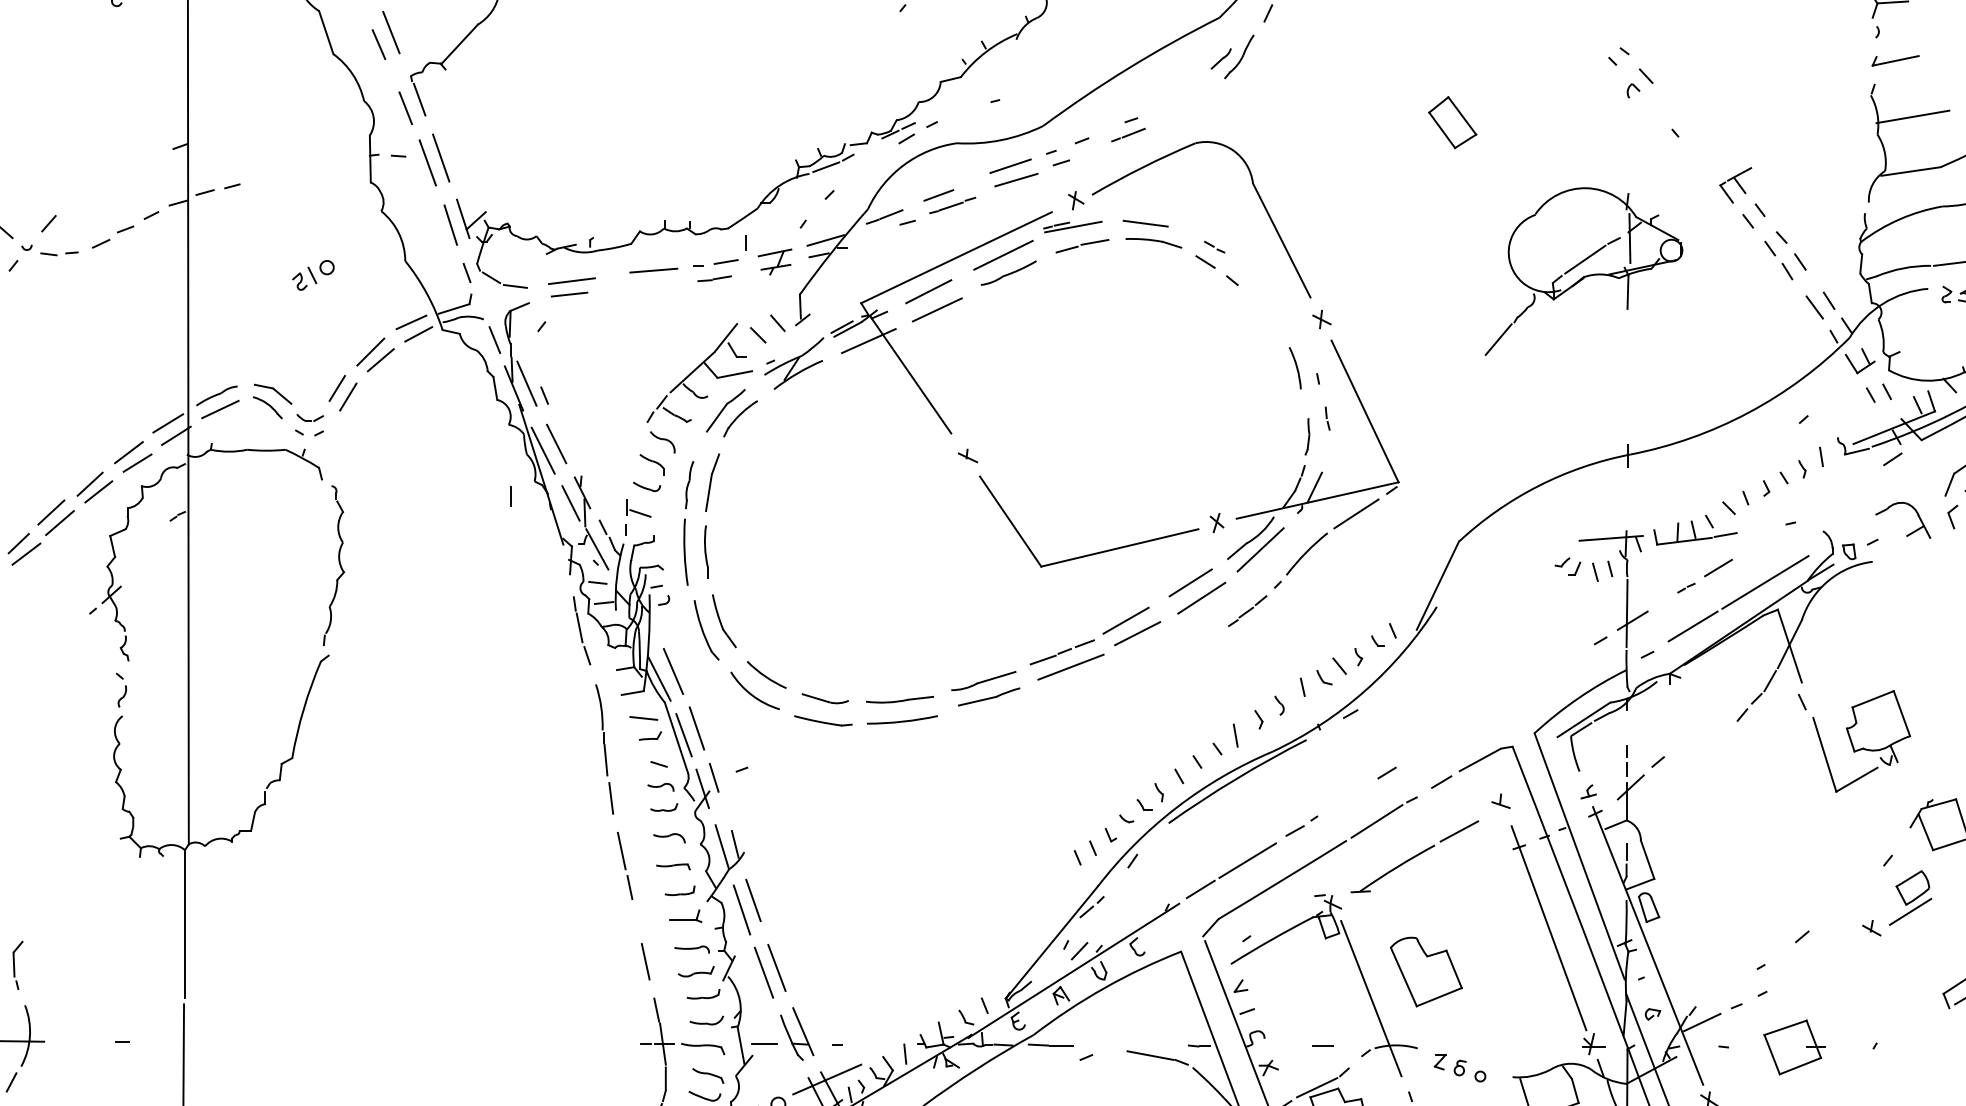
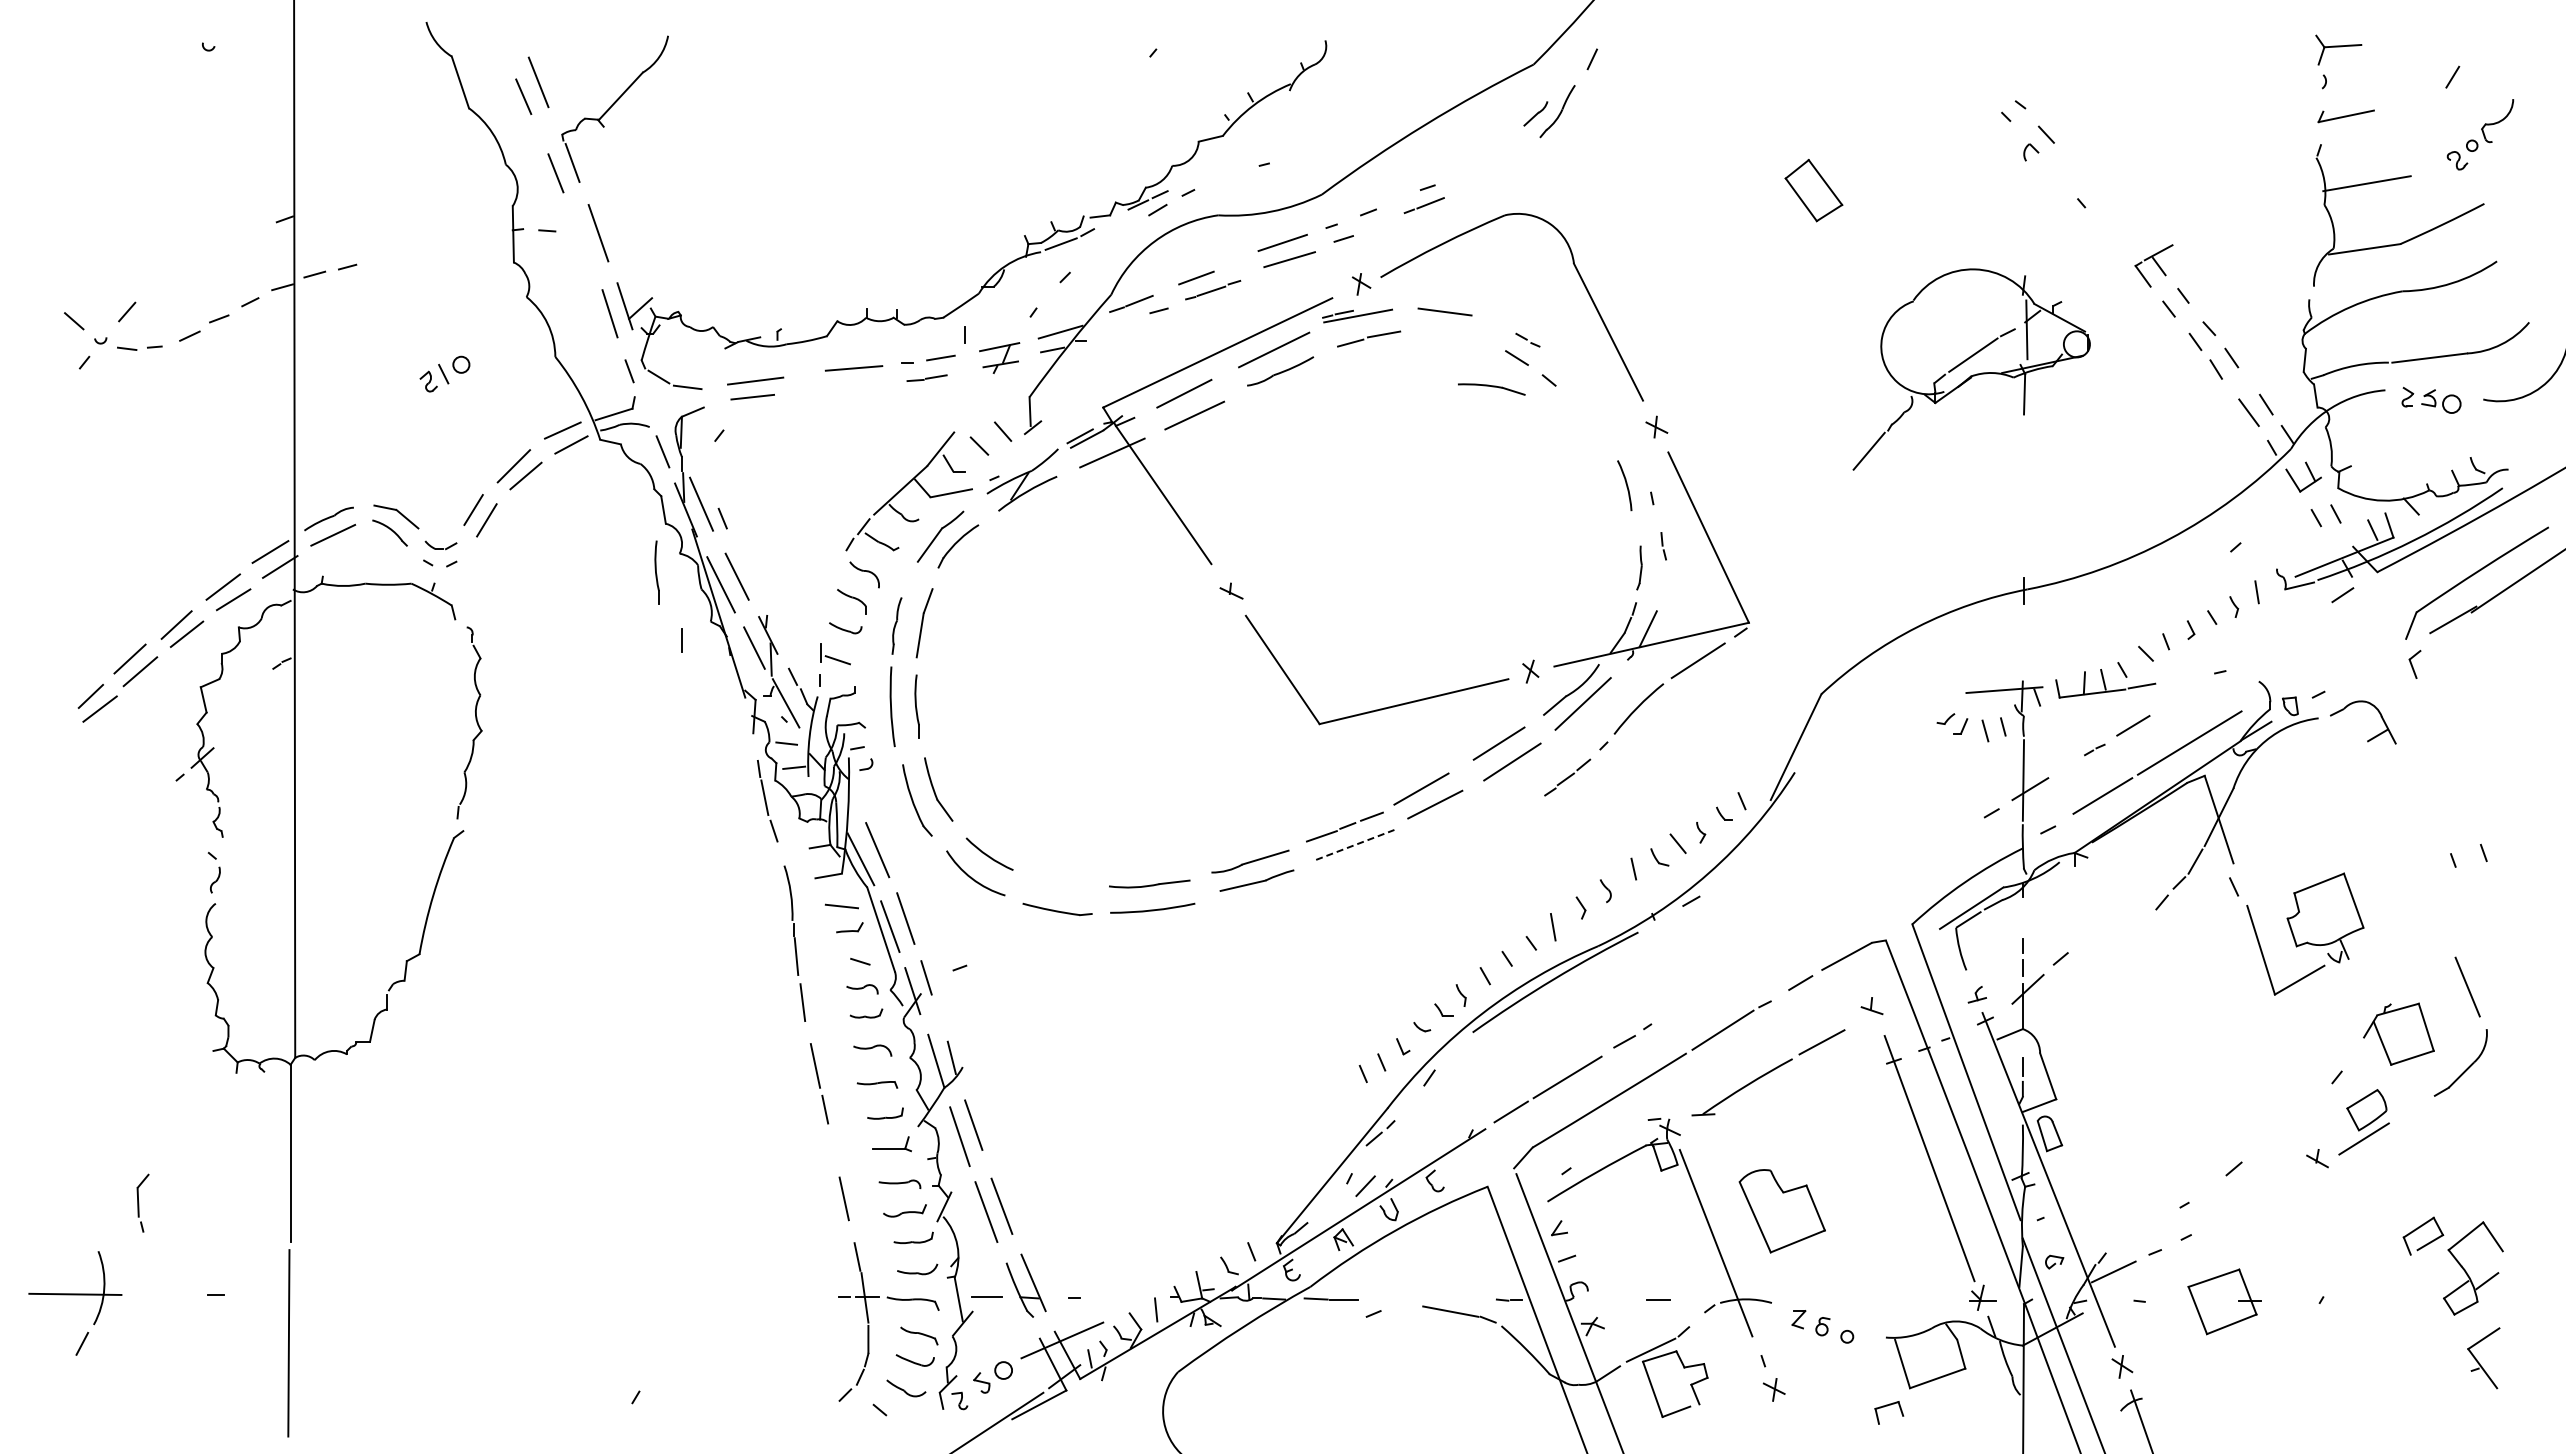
line: (427, 162) -> (582, 238), removed
part: (1153, 243) -> (1491, 389), moved
part: (489, 440) -> (656, 572), added
part: (1909, 533) -> (2370, 738), moved
line: (1071, 666) -> (1355, 844), solid -> dashed
part: (824, 698) -> (1059, 882), removed
line: (1386, 772) -> (1734, 971), removed
part: (17, 964) -> (142, 1202), moved

